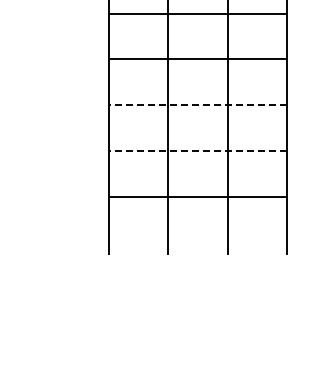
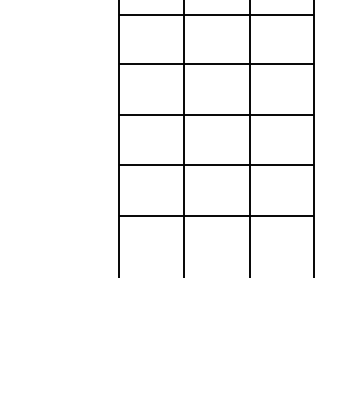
line: (197, 105) -> (216, 115), dashed -> solid
line: (197, 151) -> (216, 165), dashed -> solid

